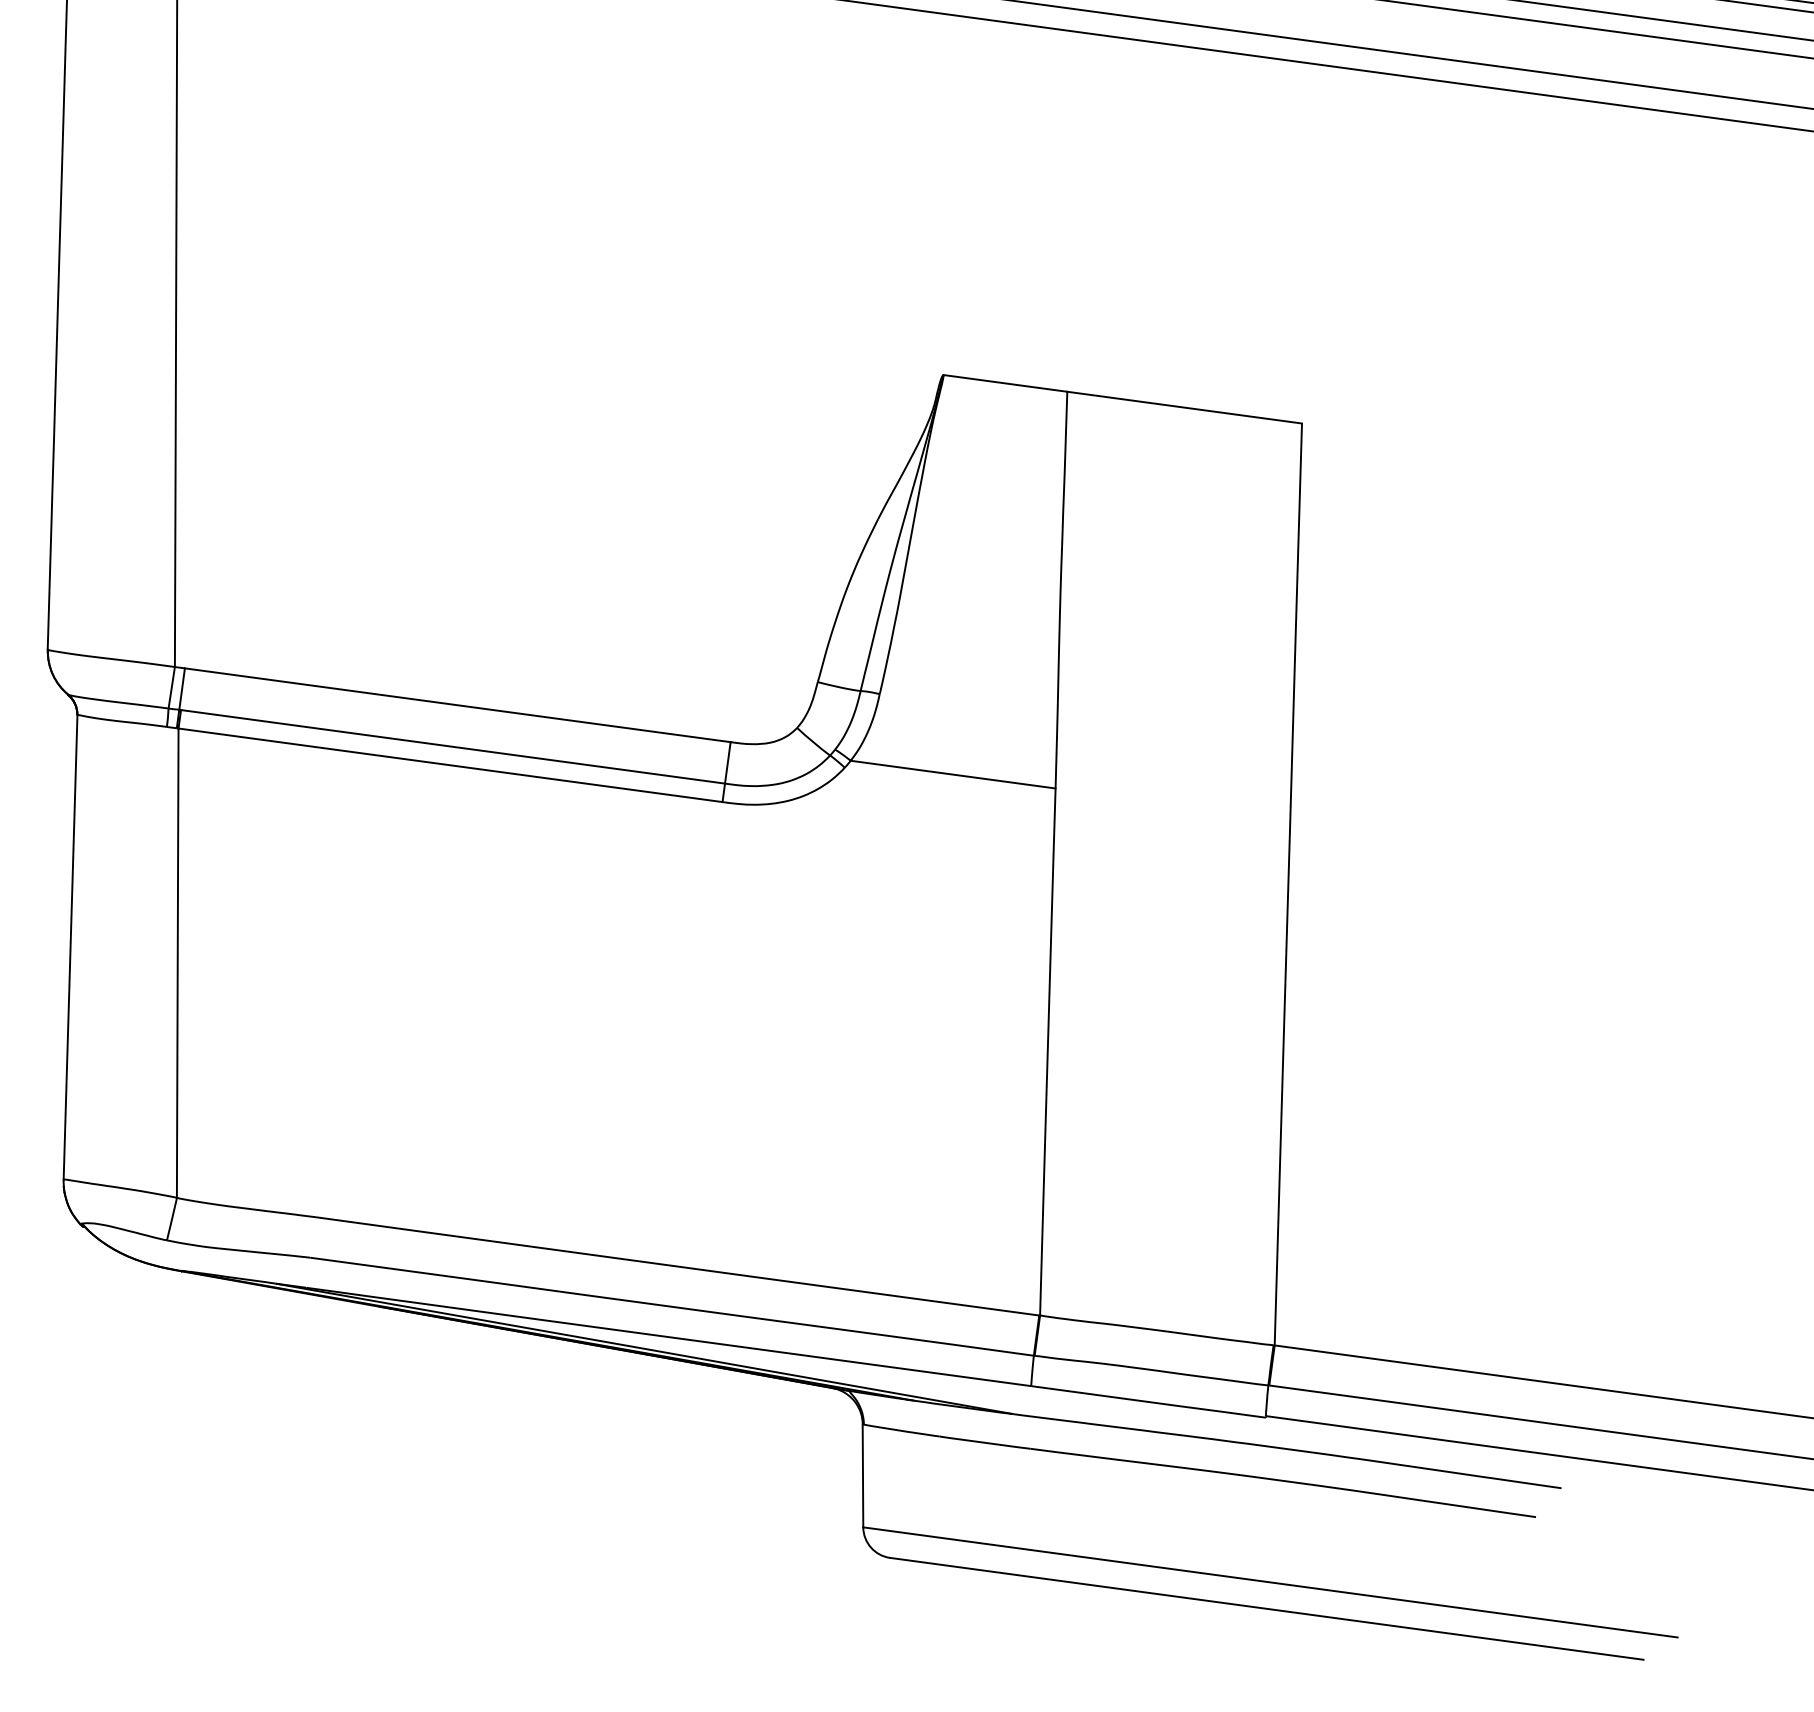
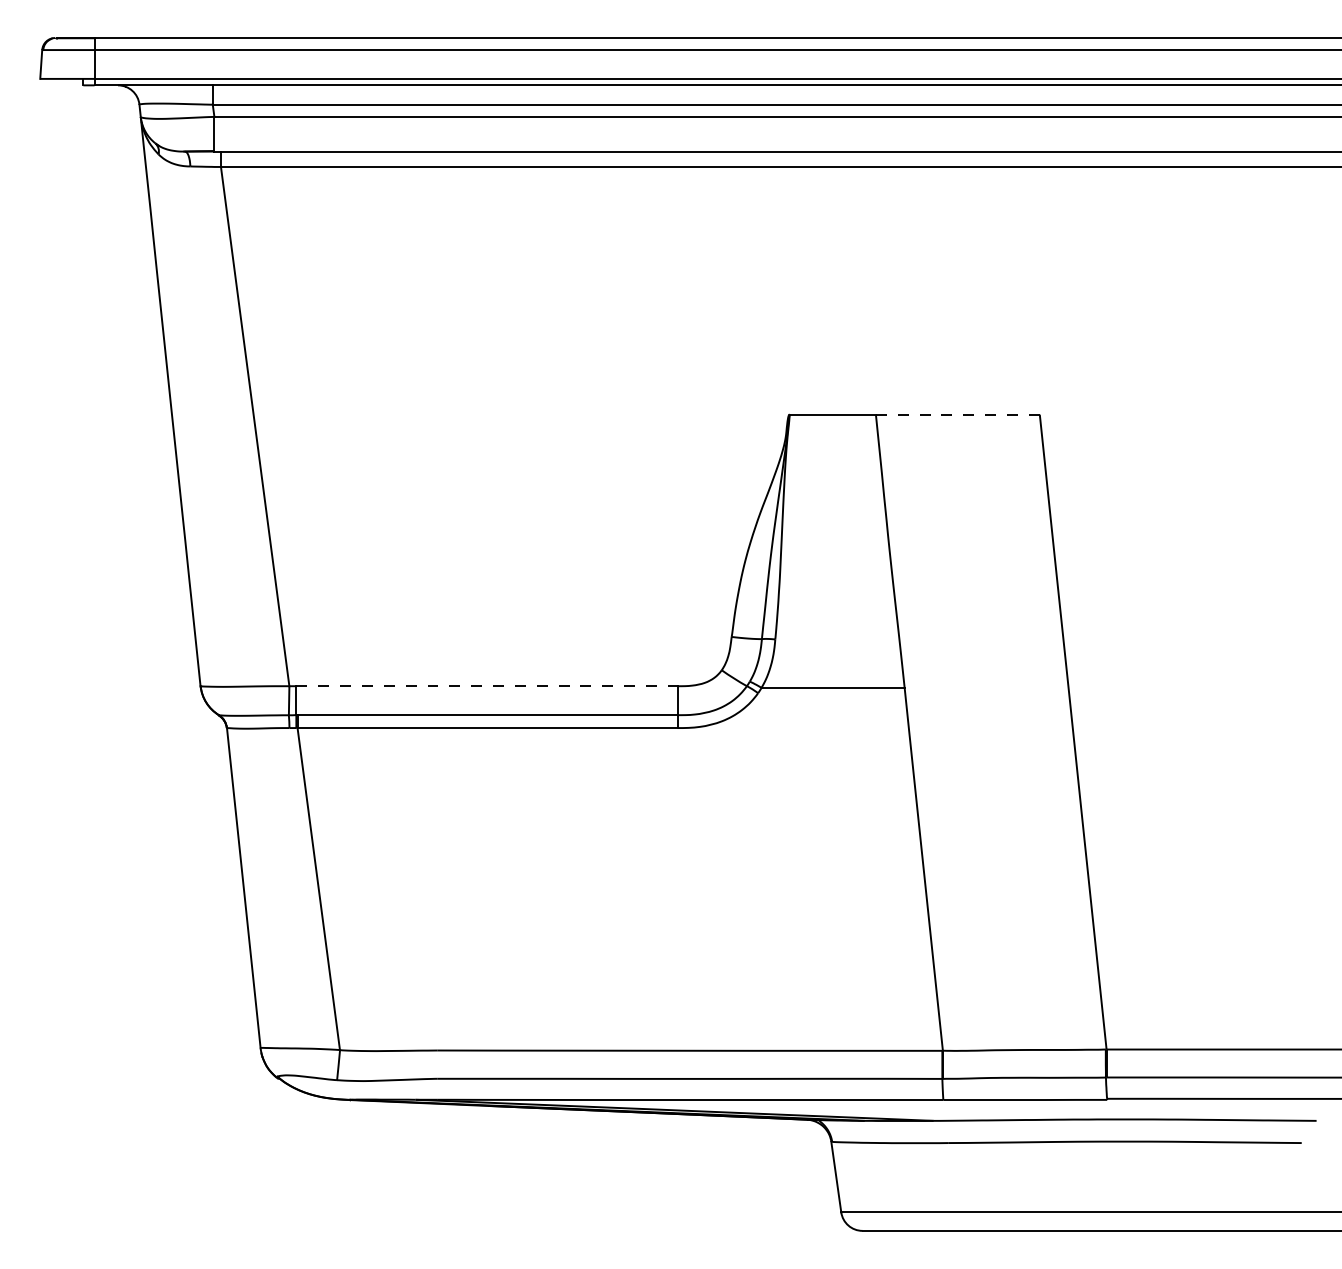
line: (1184, 407) -> (957, 414), solid -> dashed
line: (457, 705) -> (486, 686), solid -> dashed

